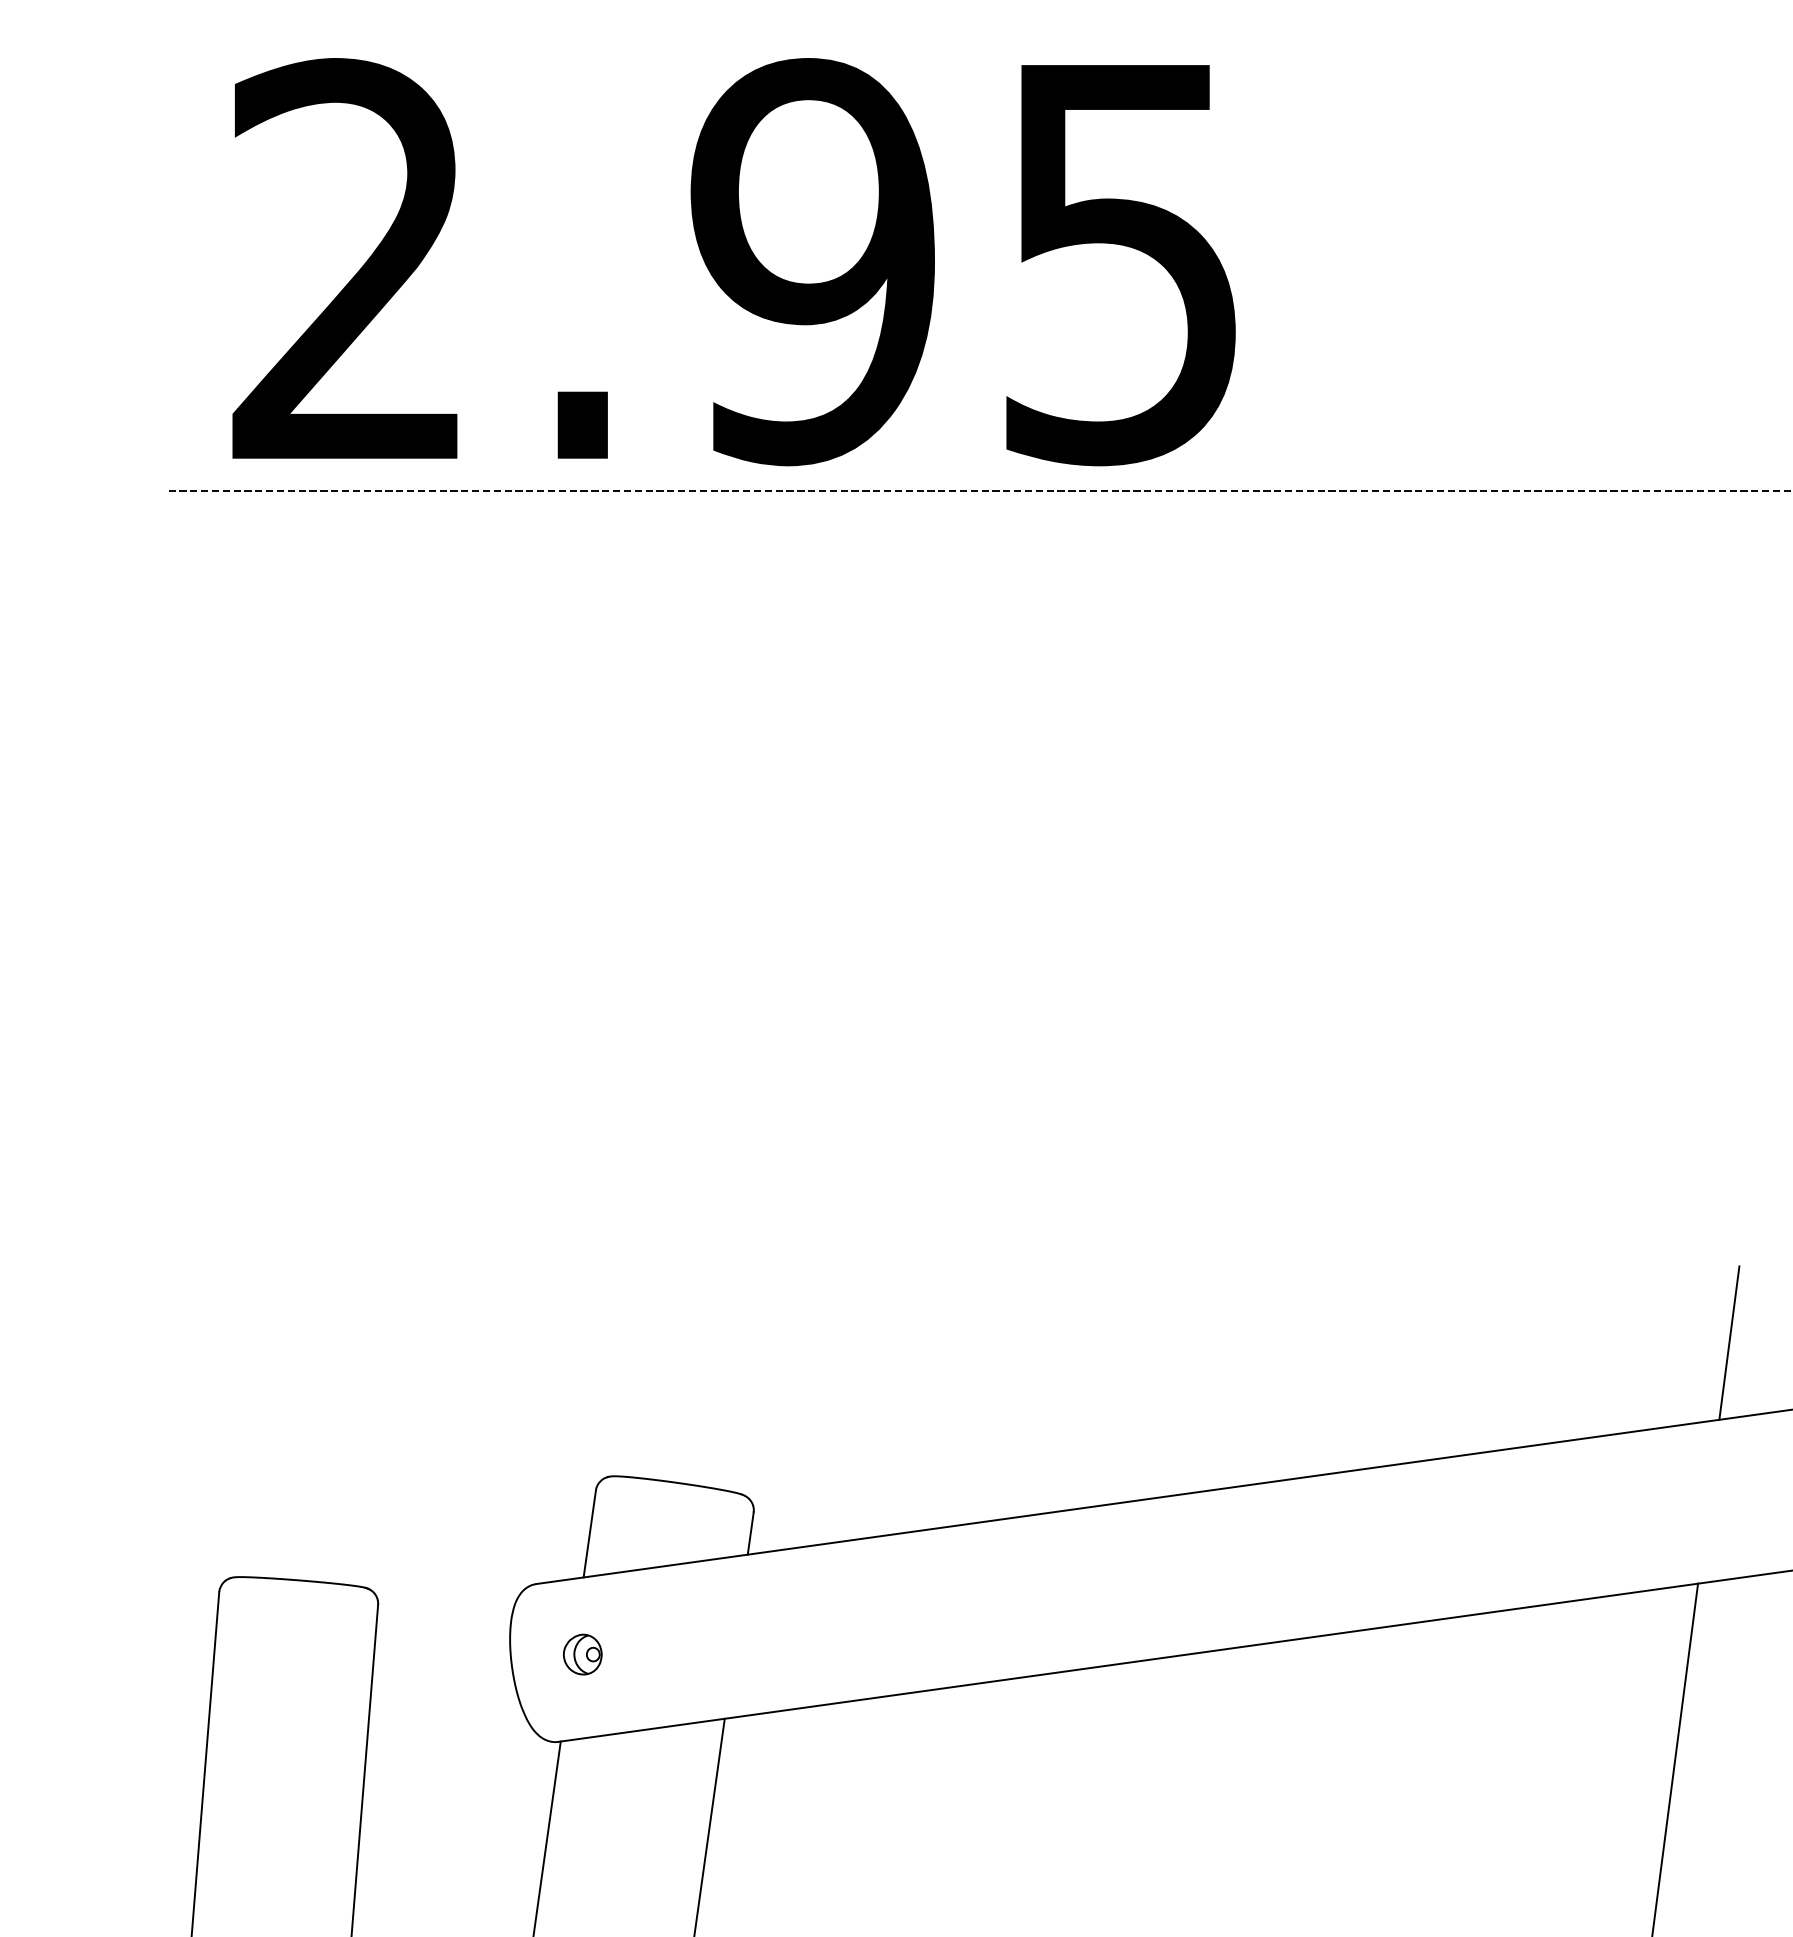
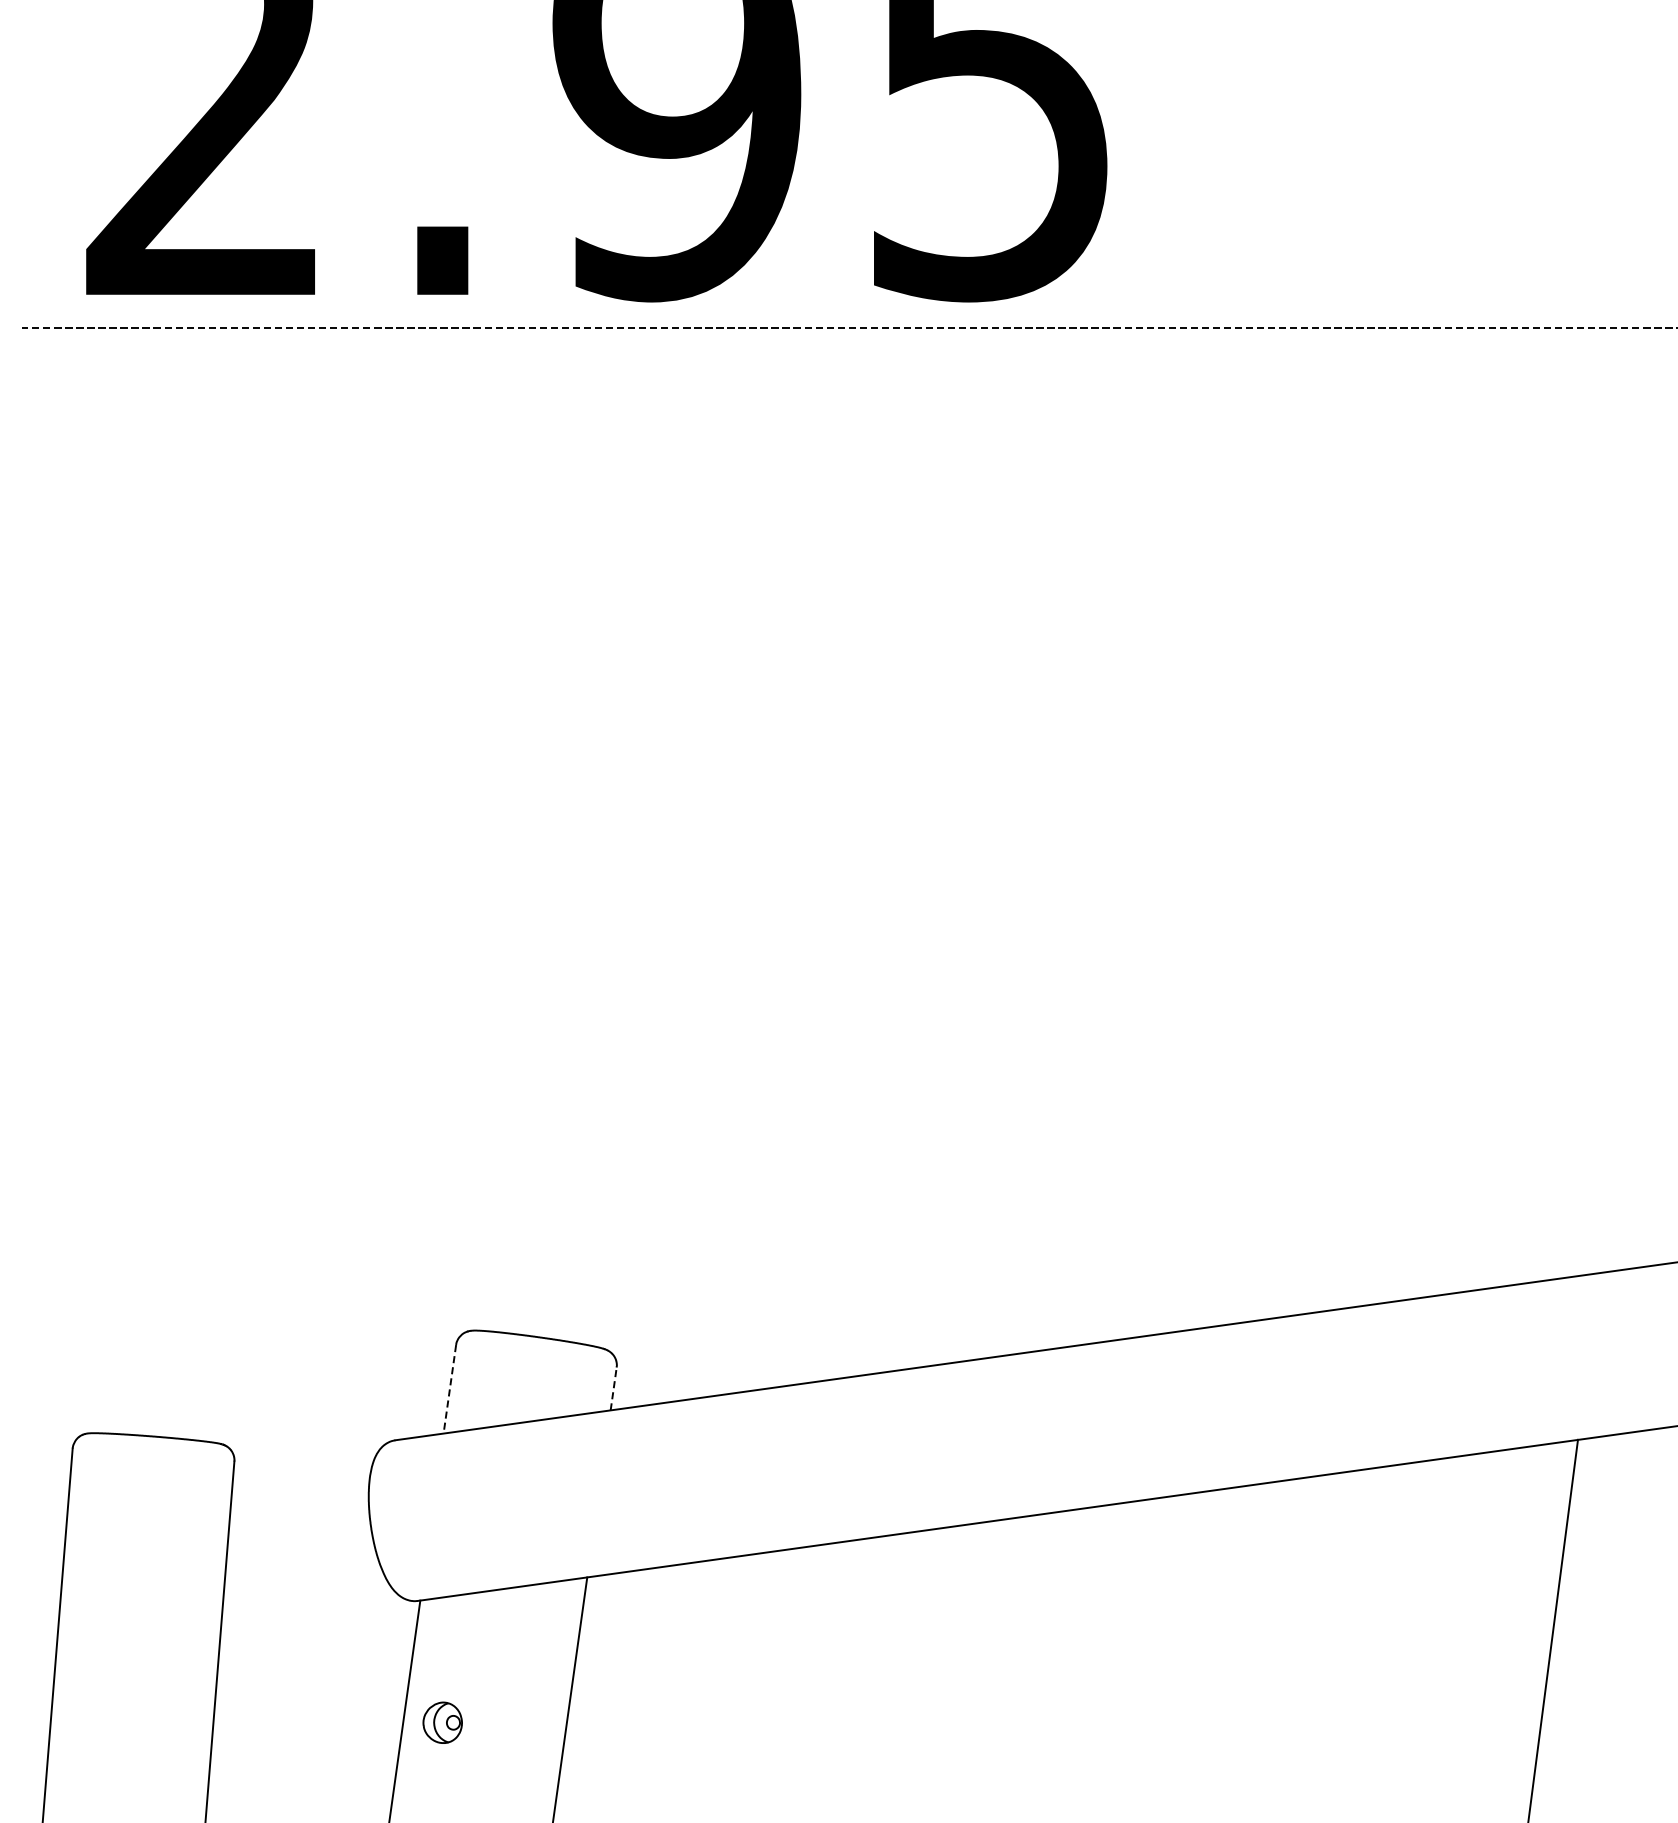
line: (1729, 1342) -> (1609, 1194), removed
line: (589, 1533) -> (449, 1388), solid -> dashed
line: (750, 1533) -> (613, 1388), solid -> dashed
part: (582, 1654) -> (442, 1722), moved

